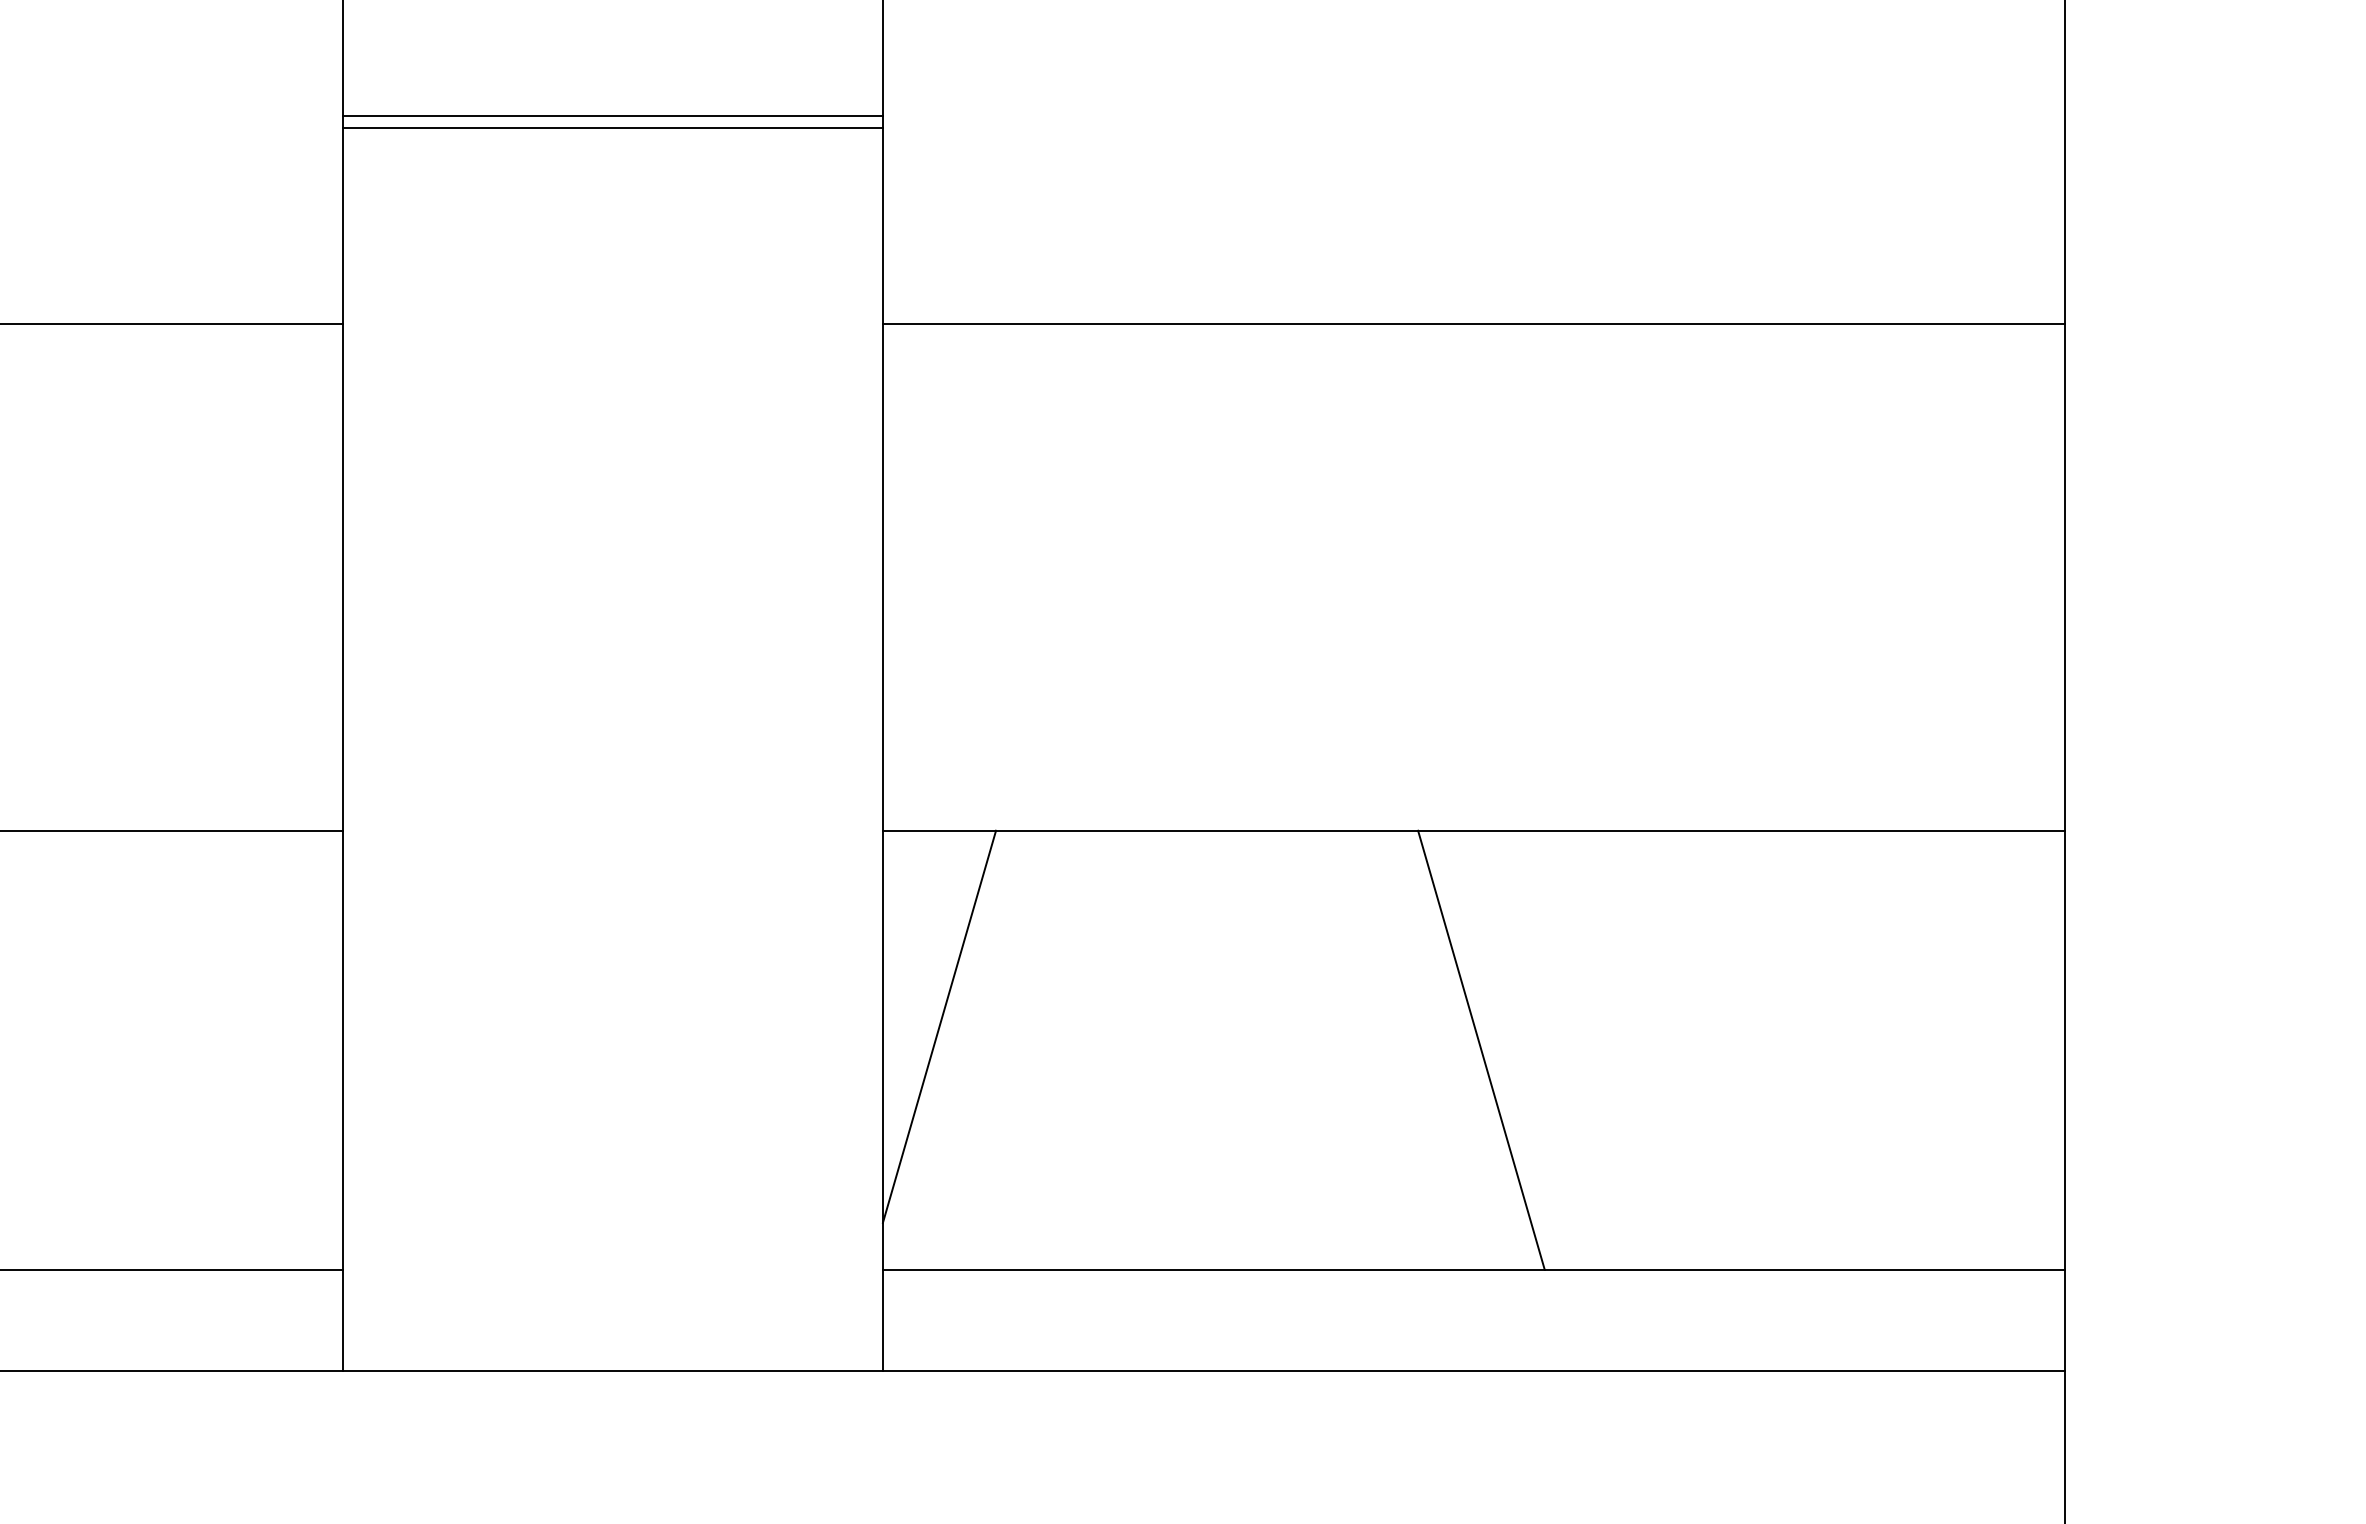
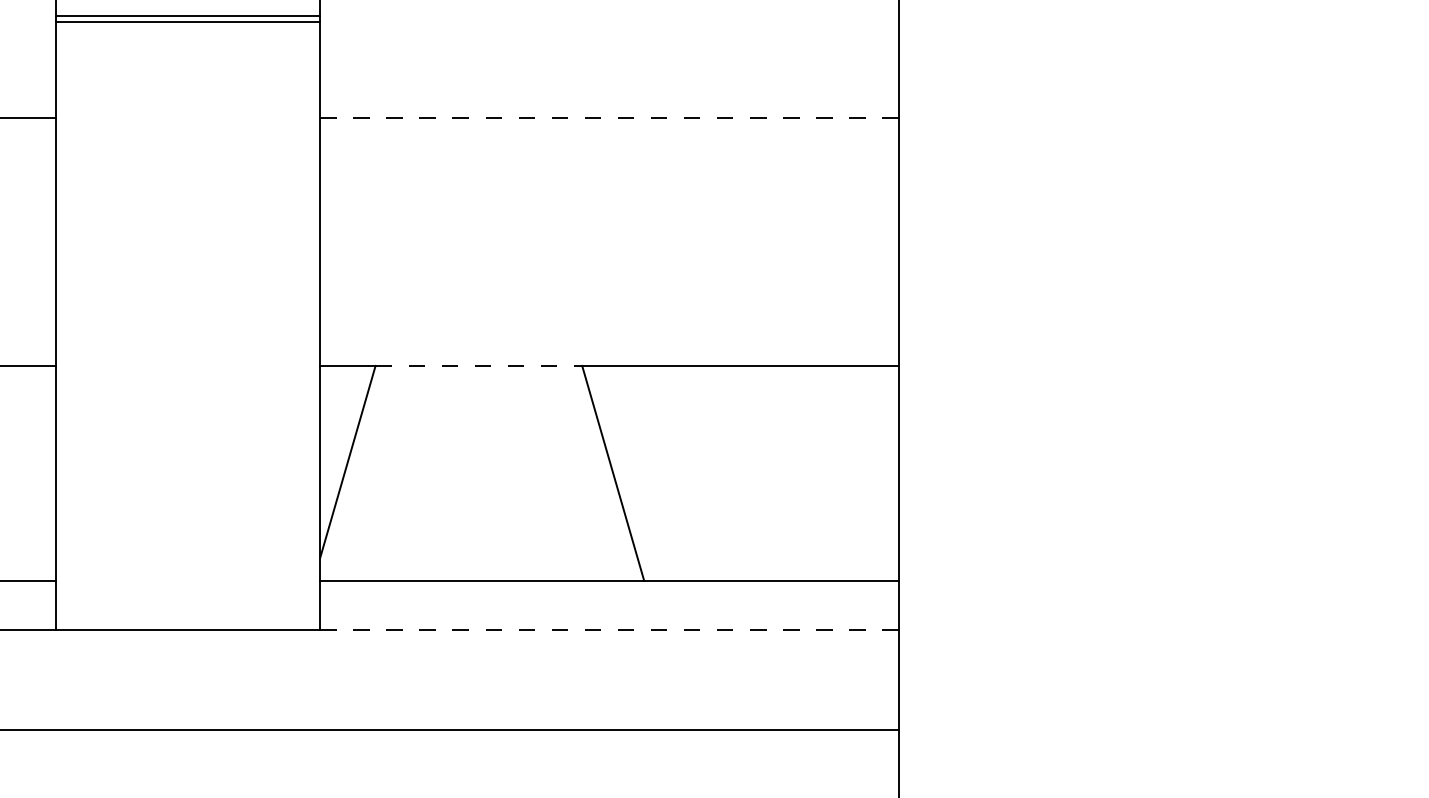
line: (1473, 323) -> (609, 117), solid -> dashed
line: (1208, 829) -> (479, 365), solid -> dashed
line: (1475, 1371) -> (610, 630), solid -> dashed

